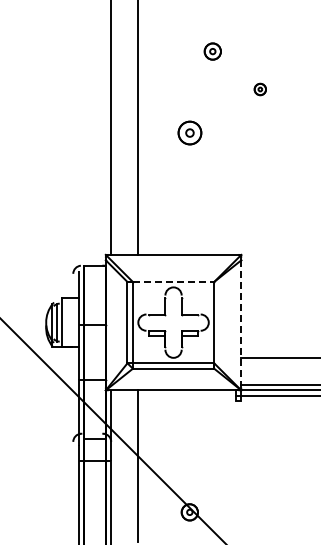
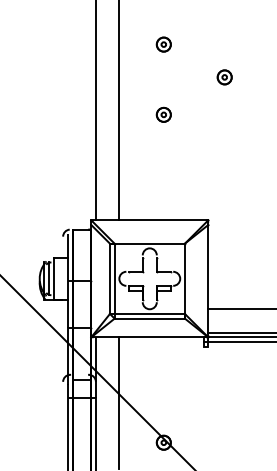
part: (212, 51) -> (163, 44), moved
part: (260, 89) -> (224, 77), size x1.43
part: (189, 132) -> (163, 114), size x0.71
line: (173, 281) -> (149, 243), dashed -> solid
line: (241, 325) -> (208, 281), dashed -> solid

